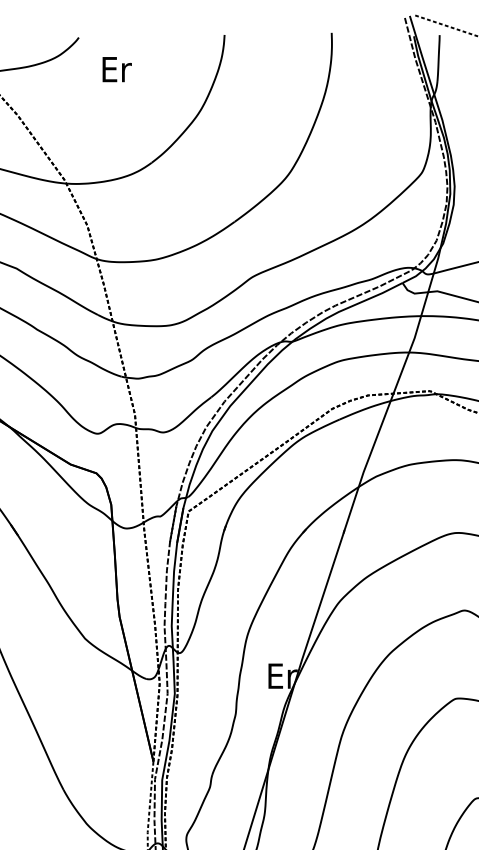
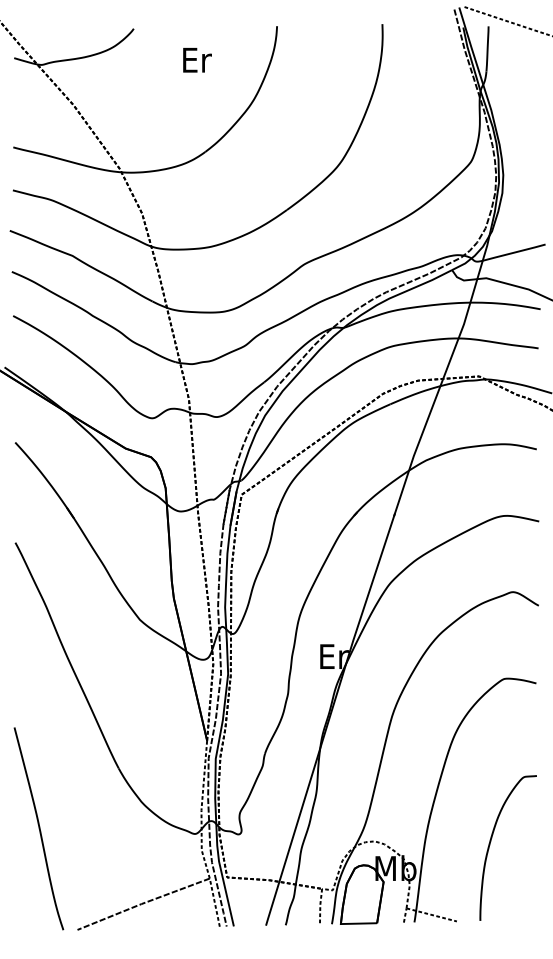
text: (117, 69) -> (197, 60), moved

